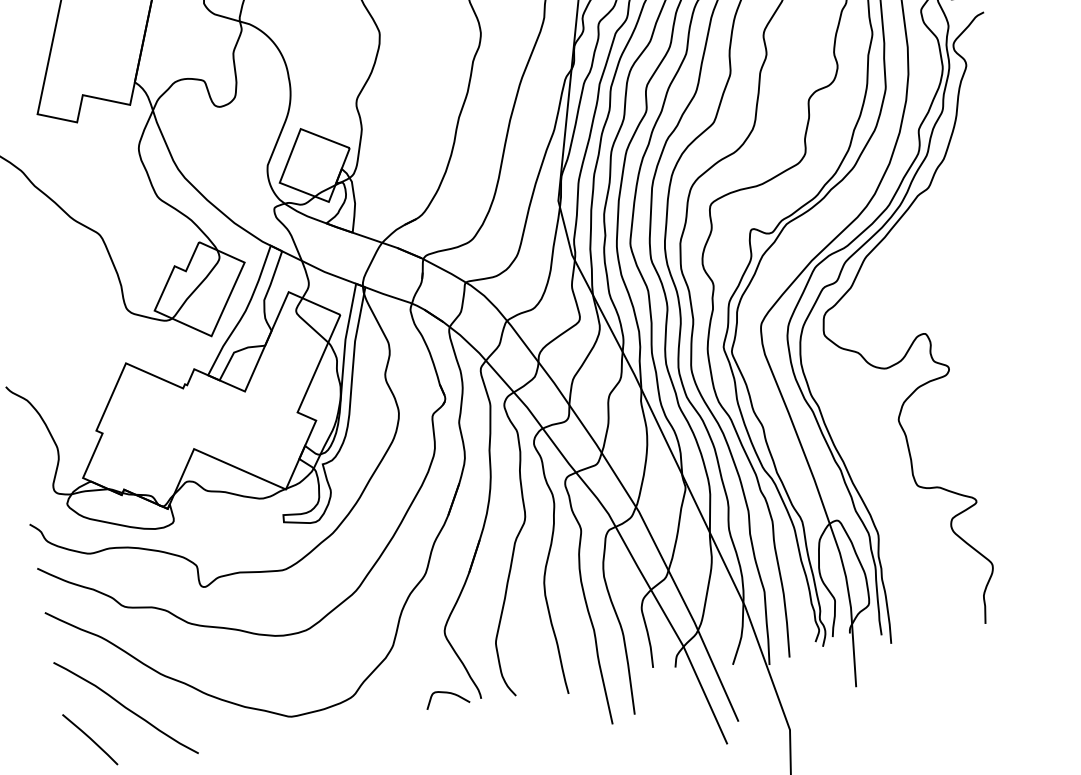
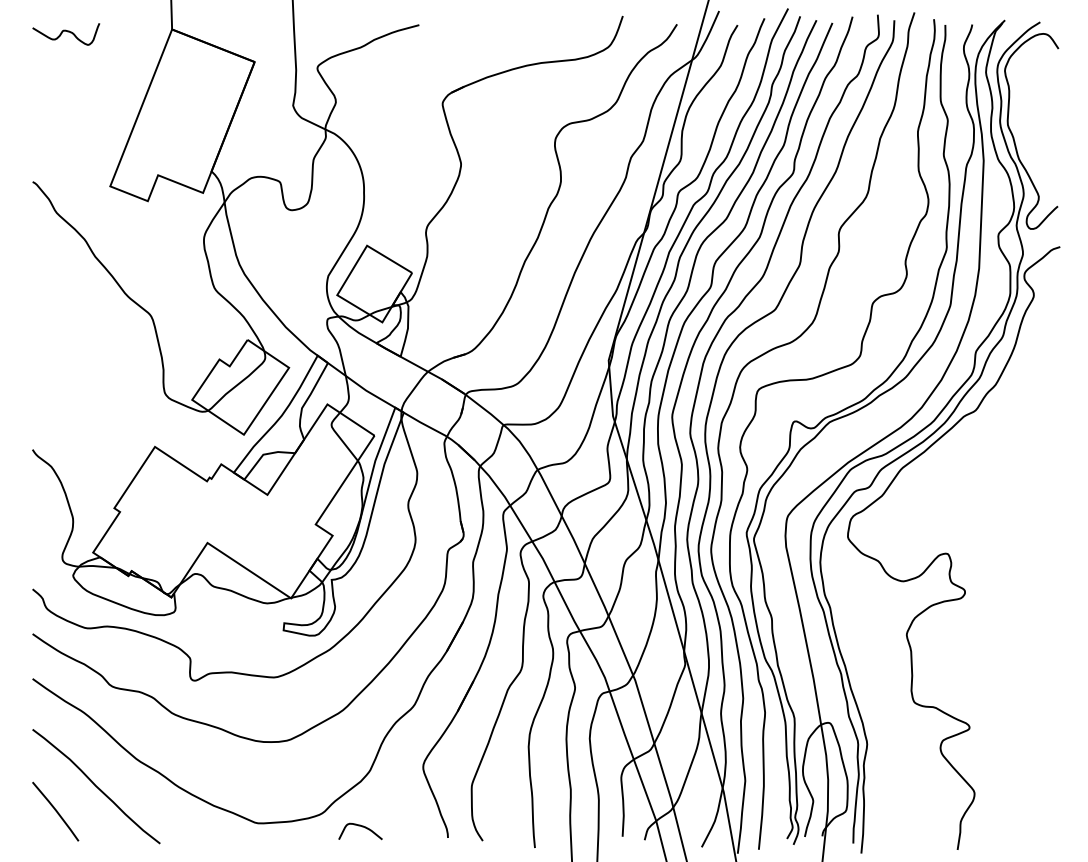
curve: (448, 693) -> (362, 827), moved

